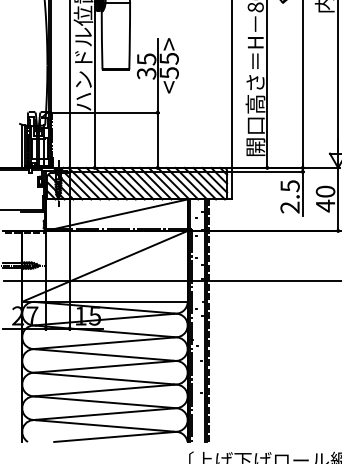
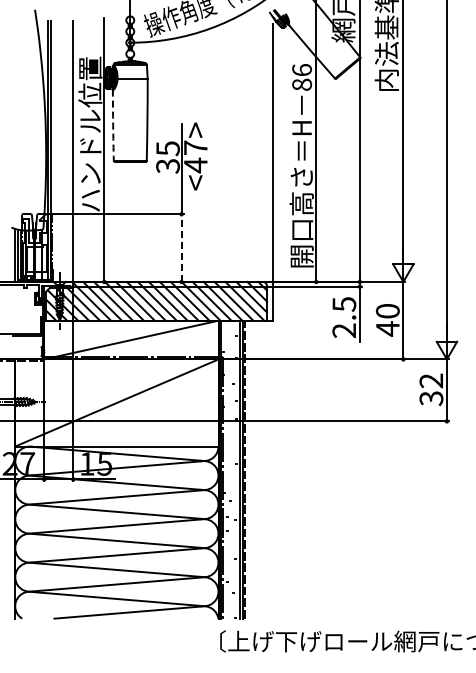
arc: (102, 40) -> (113, 125), solid -> dashed
text: (168, 65) -> (195, 156), <55> -> <47>
line: (157, 140) -> (181, 248), solid -> dashed

